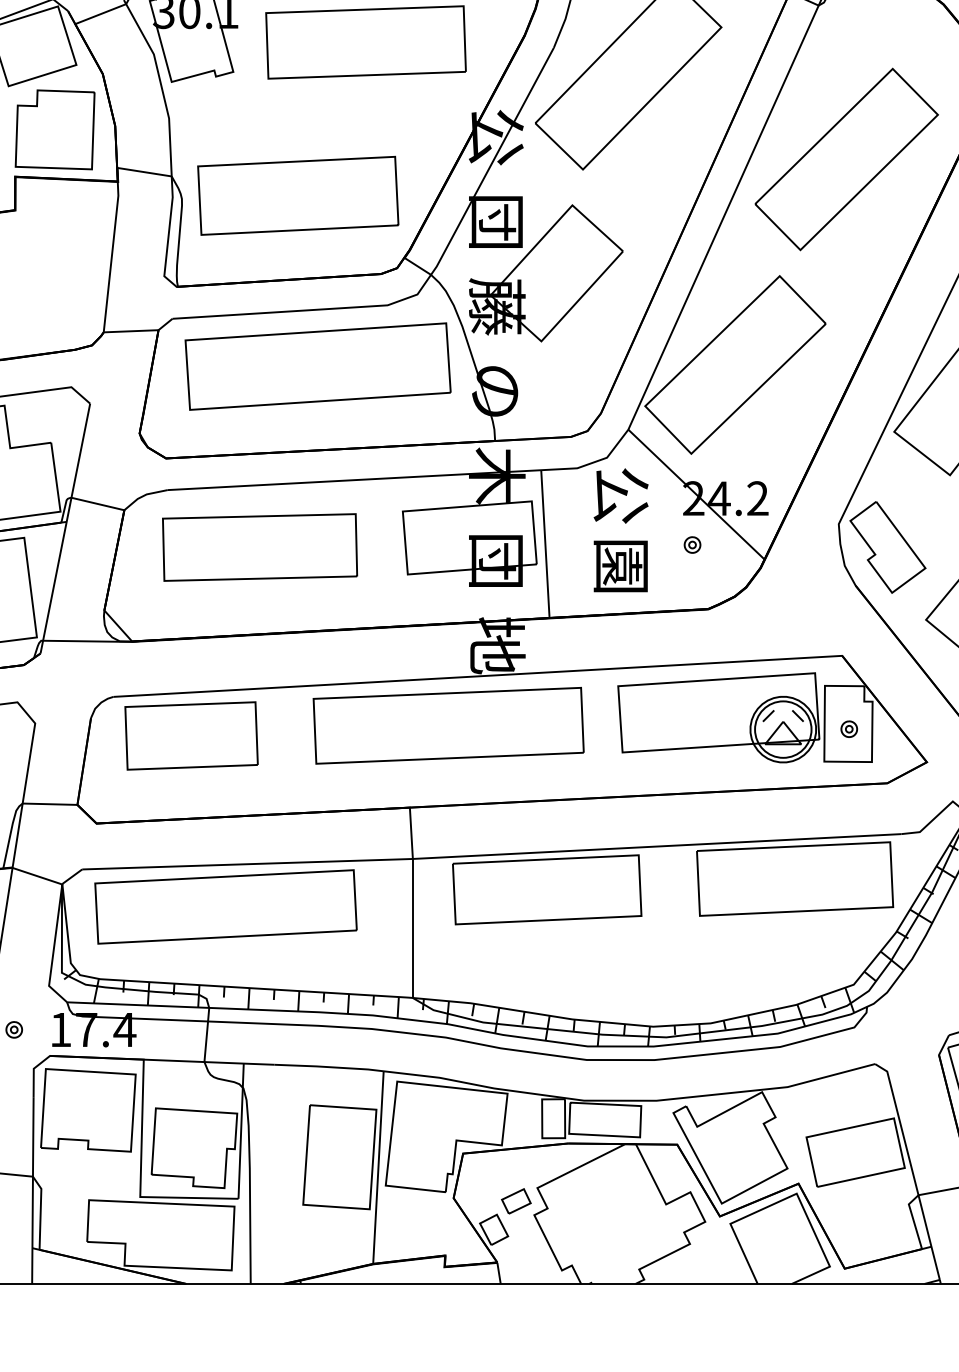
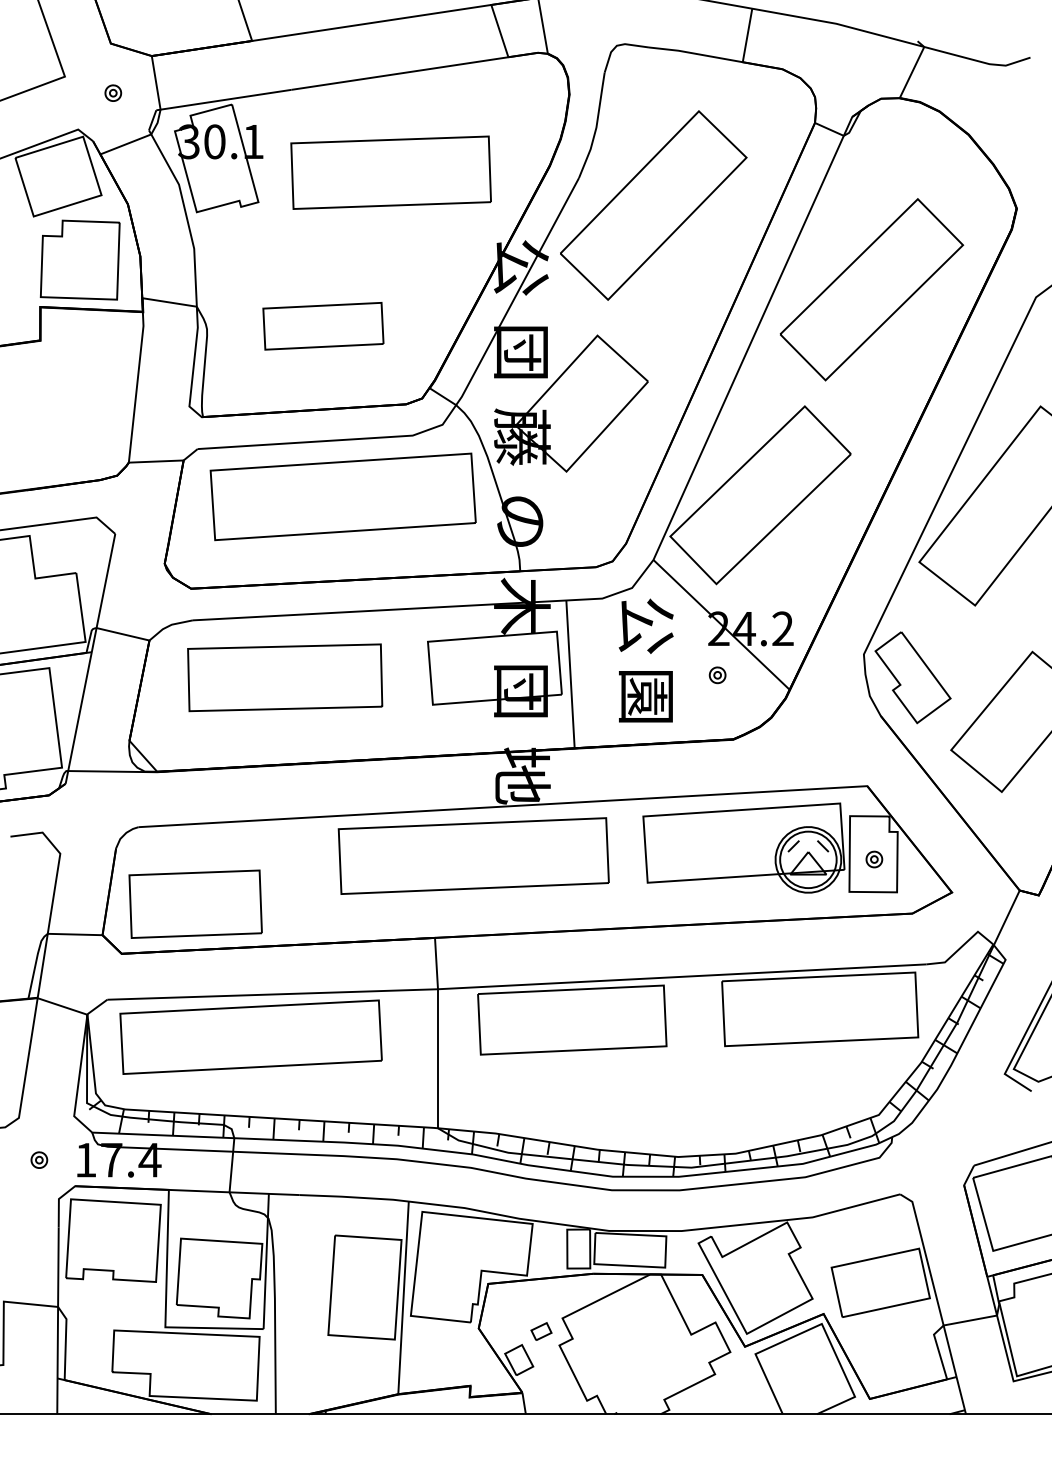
part: (298, 196) -> (323, 326), size x0.6
part: (191, 735) -> (195, 903), moved
part: (516, 1201) -> (541, 1331), size x0.7

